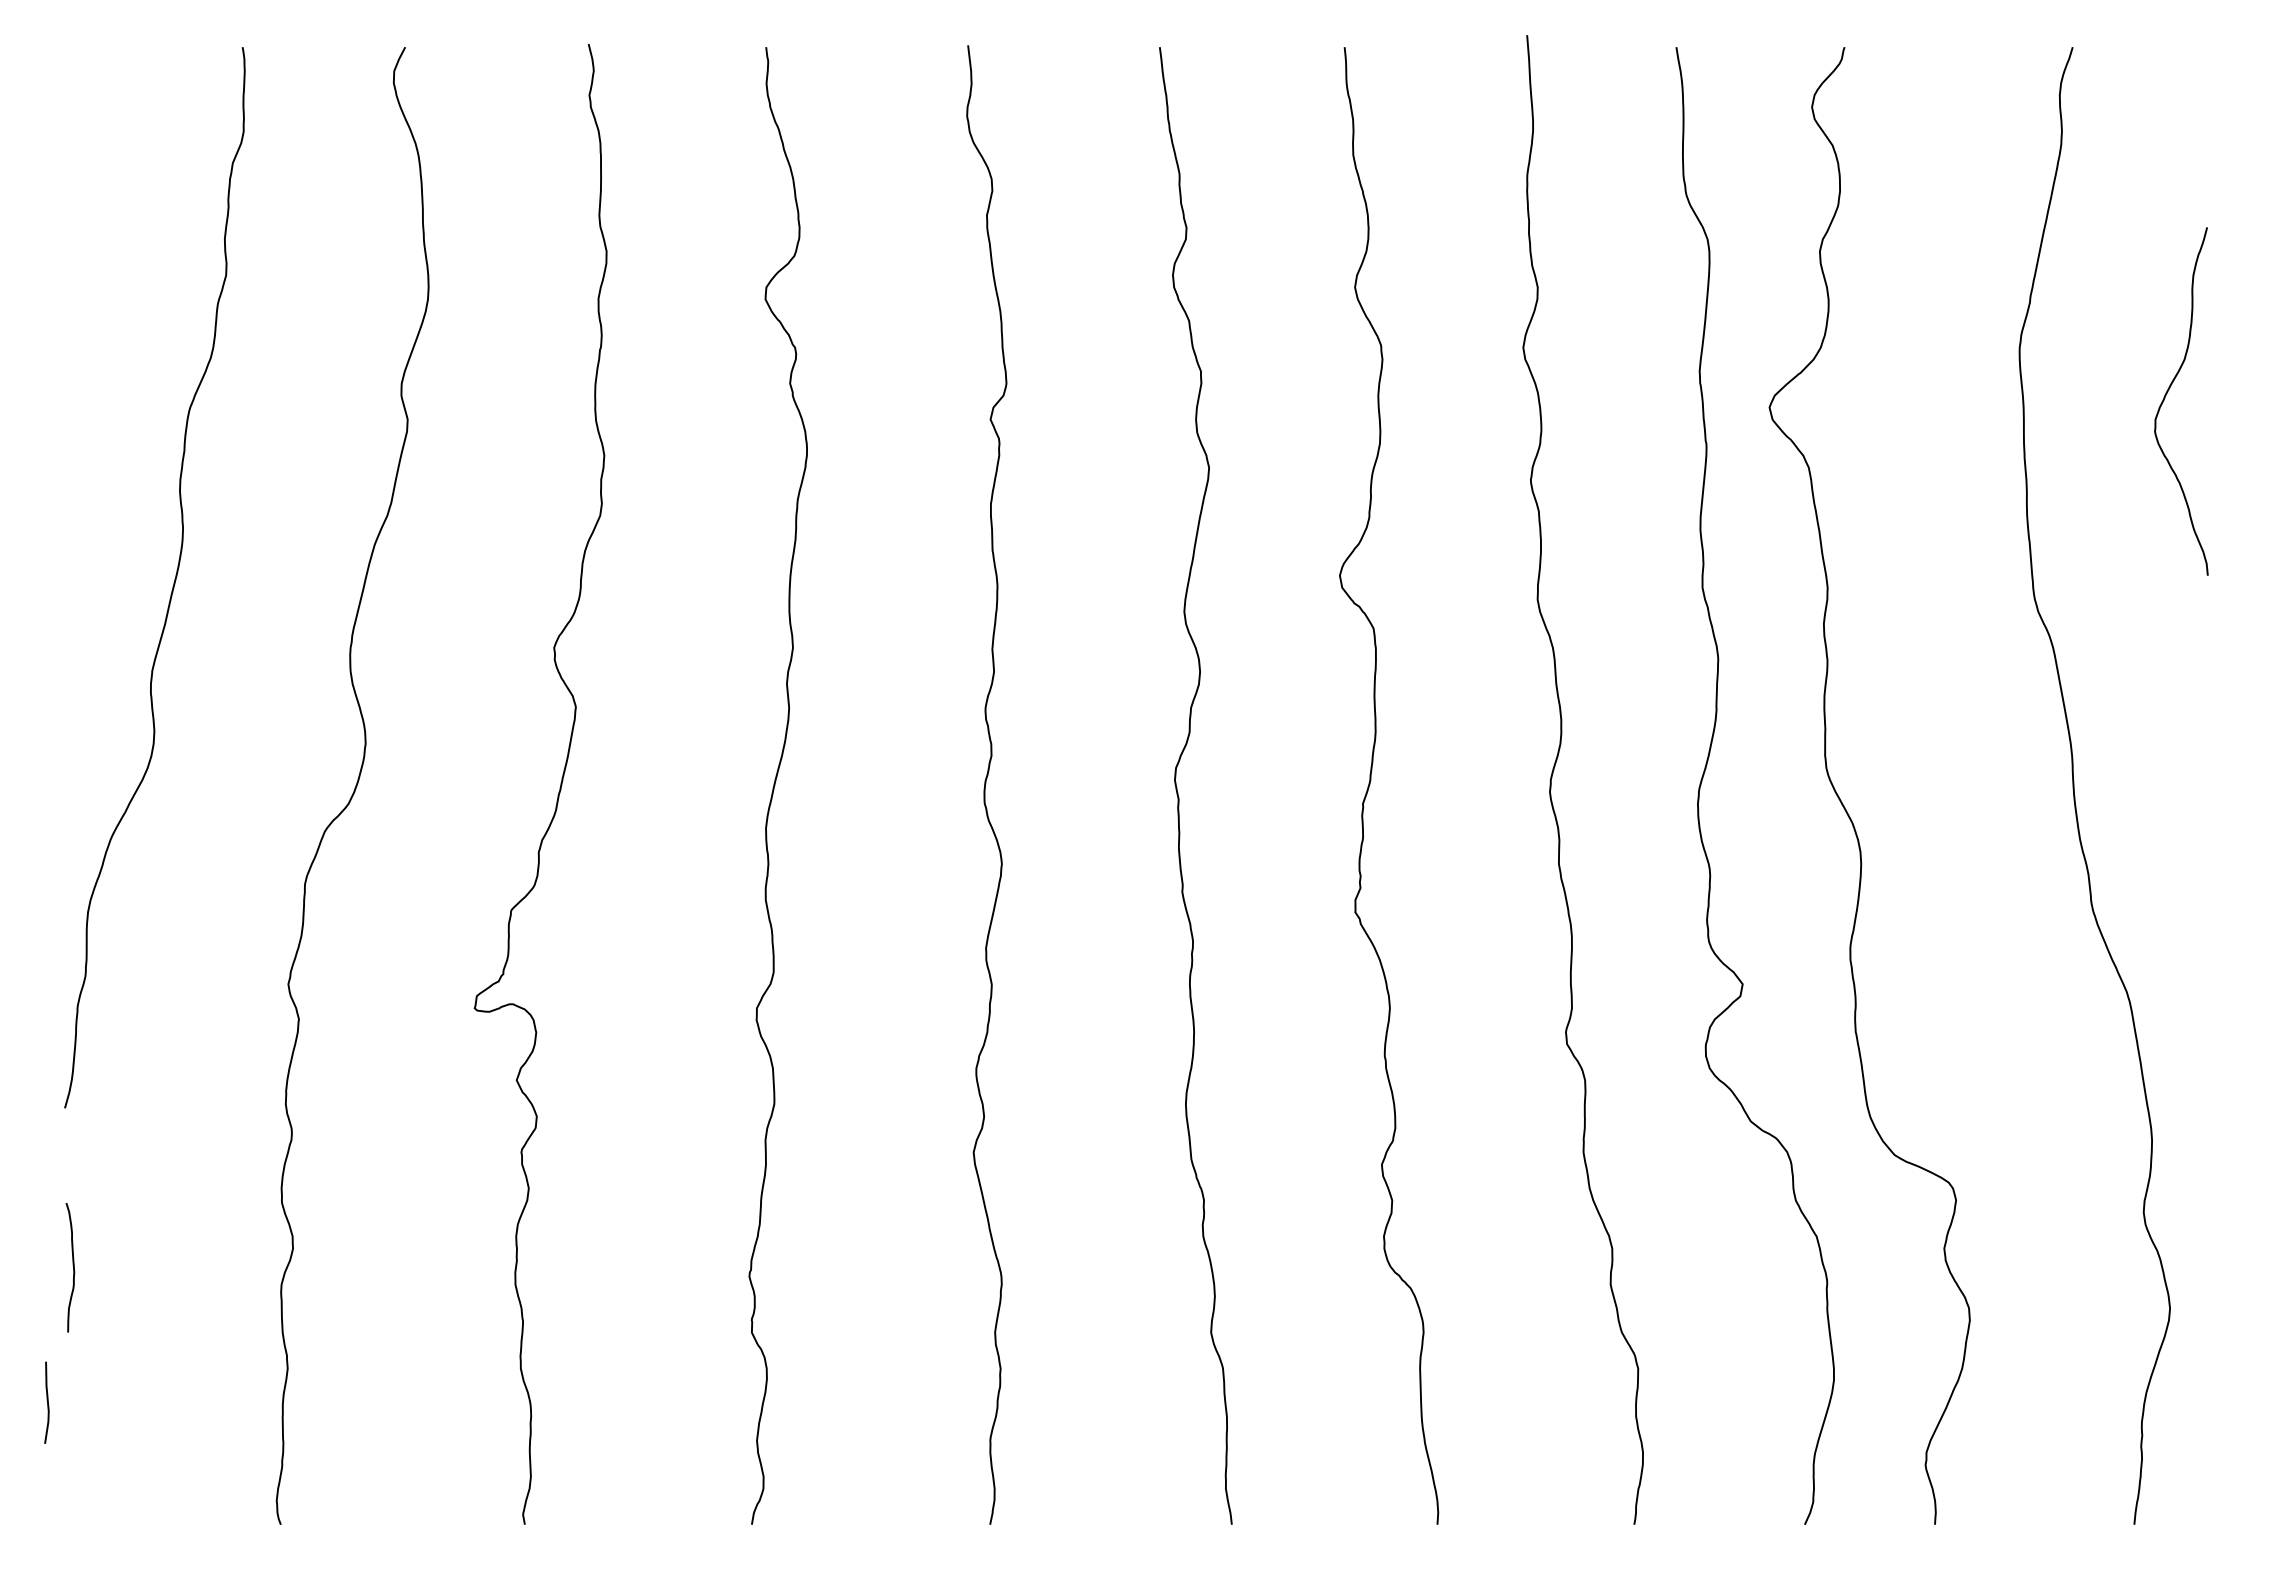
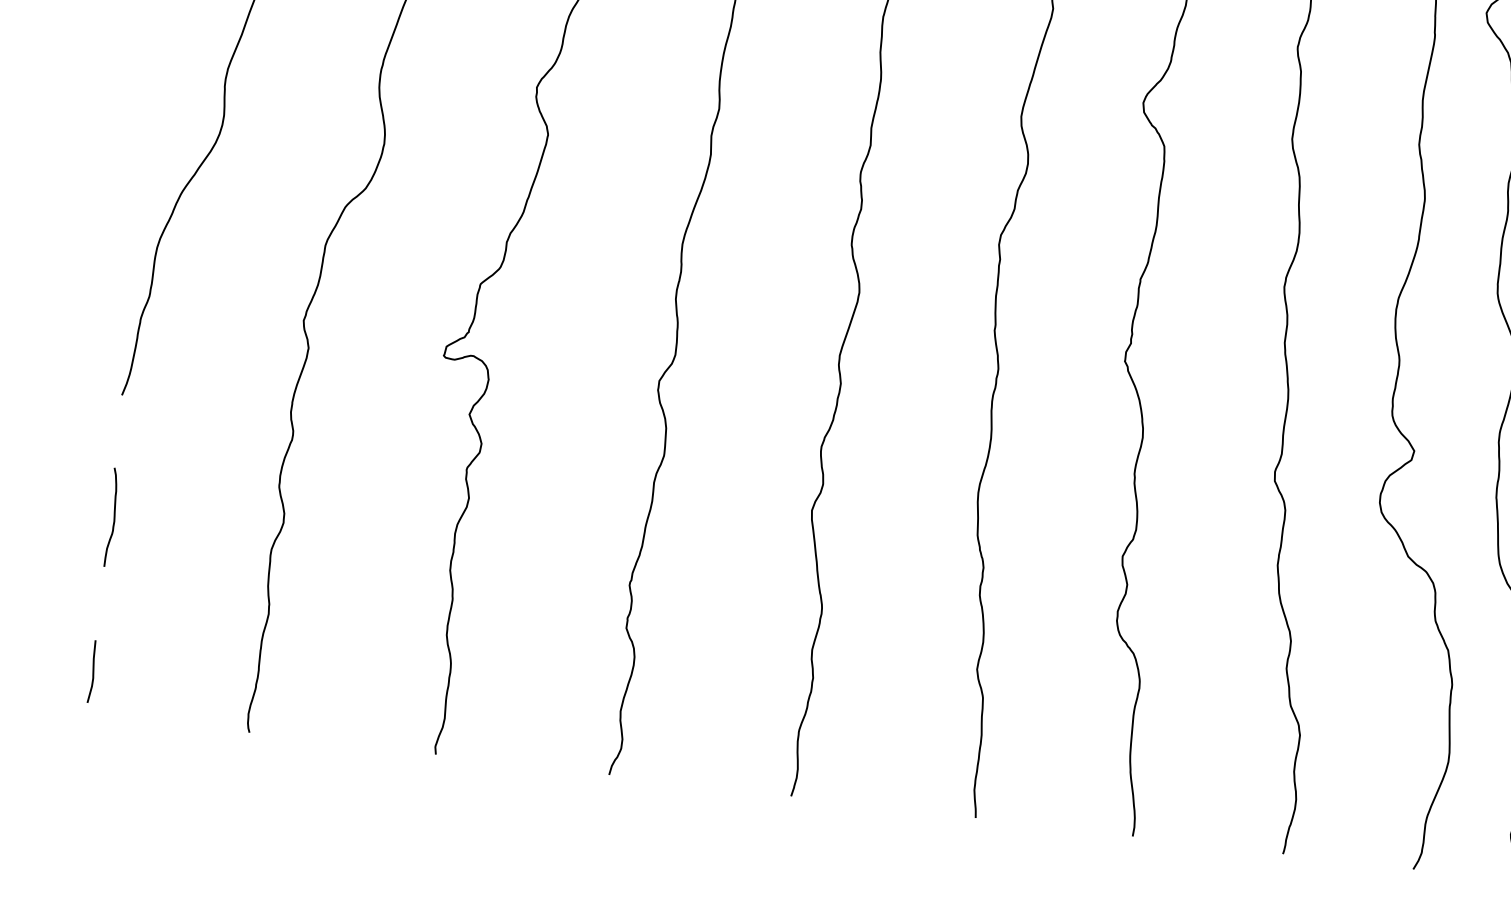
curve: (47, 1402) -> (93, 671), moved

